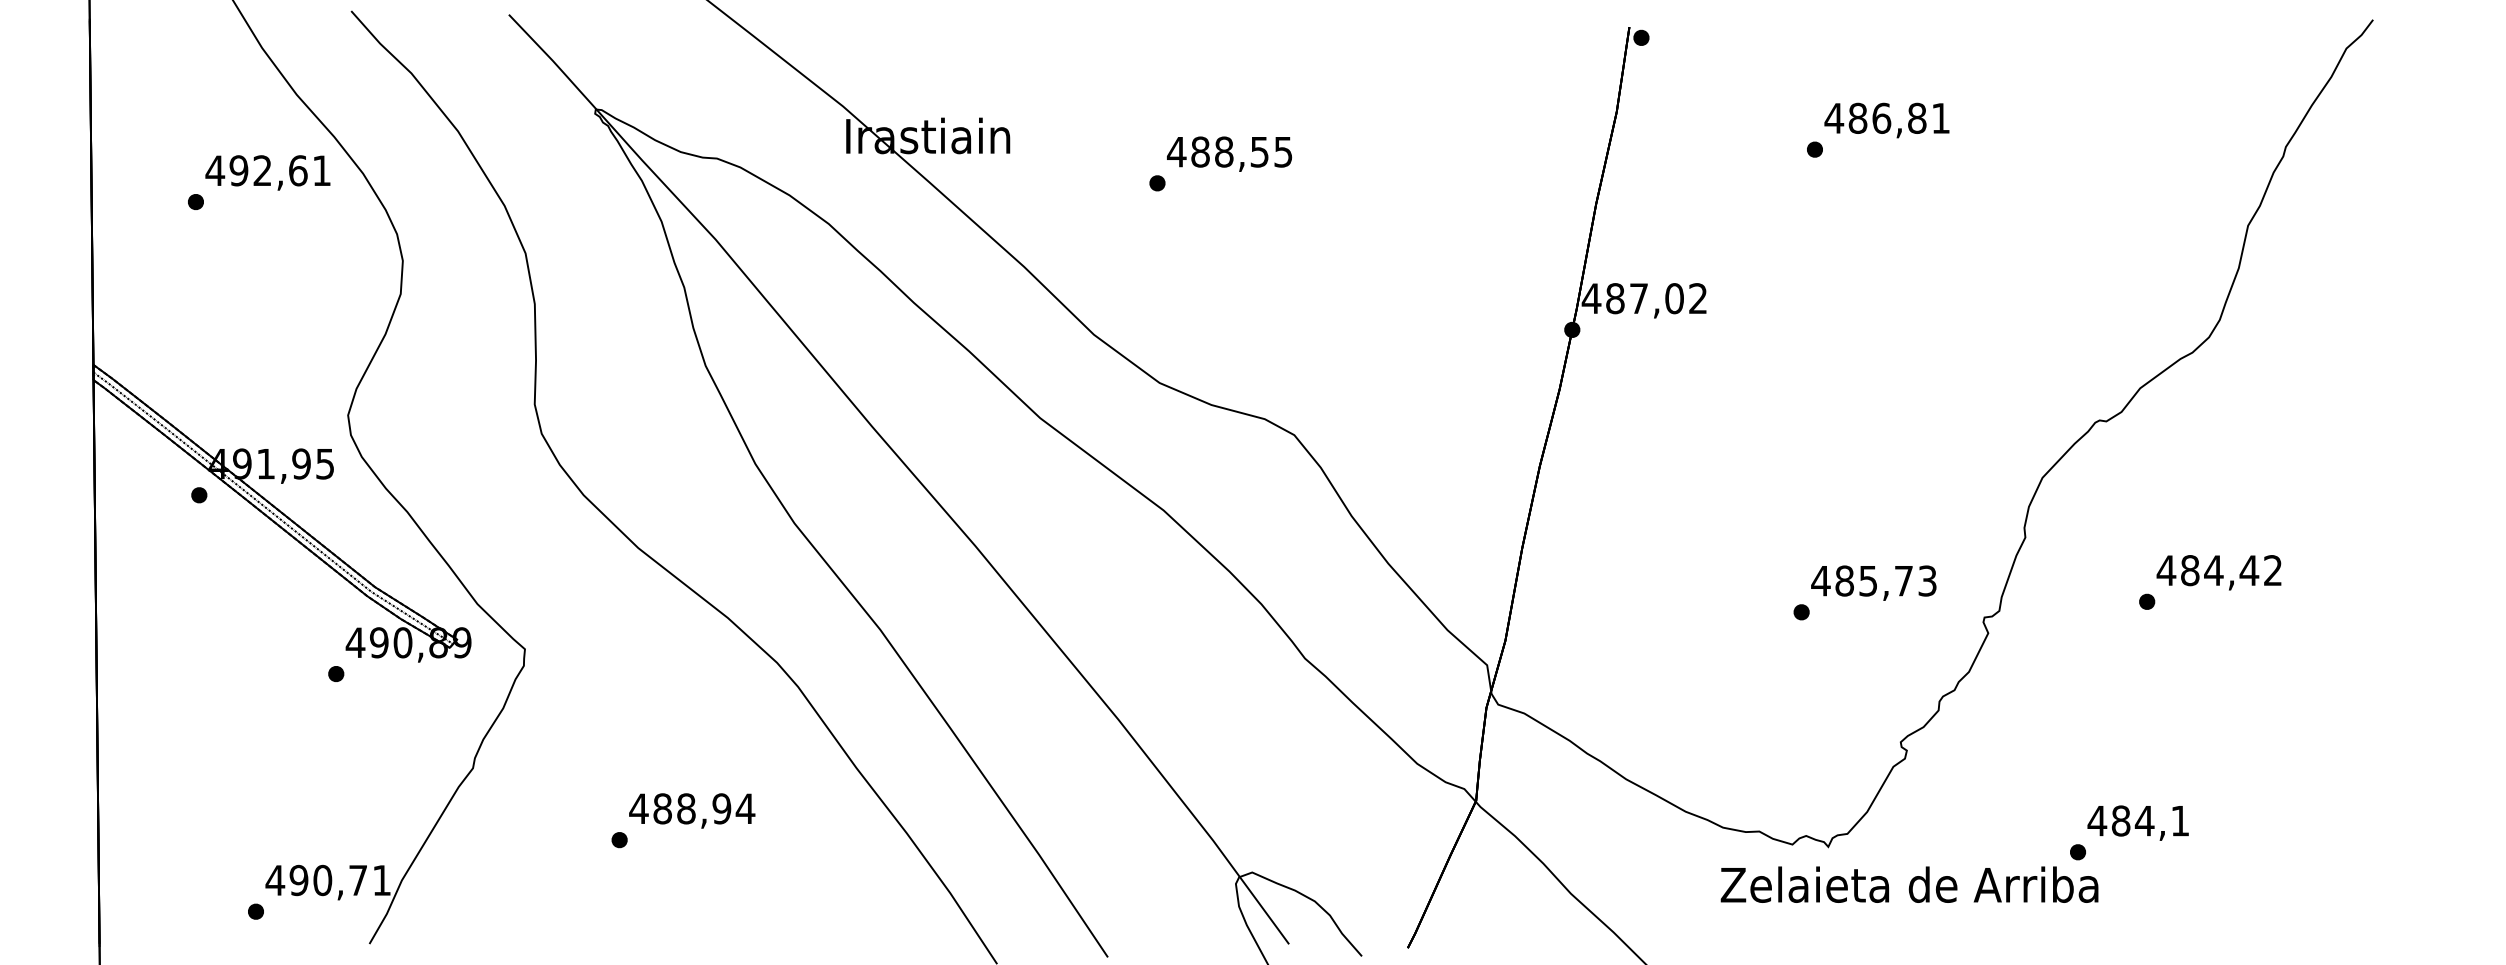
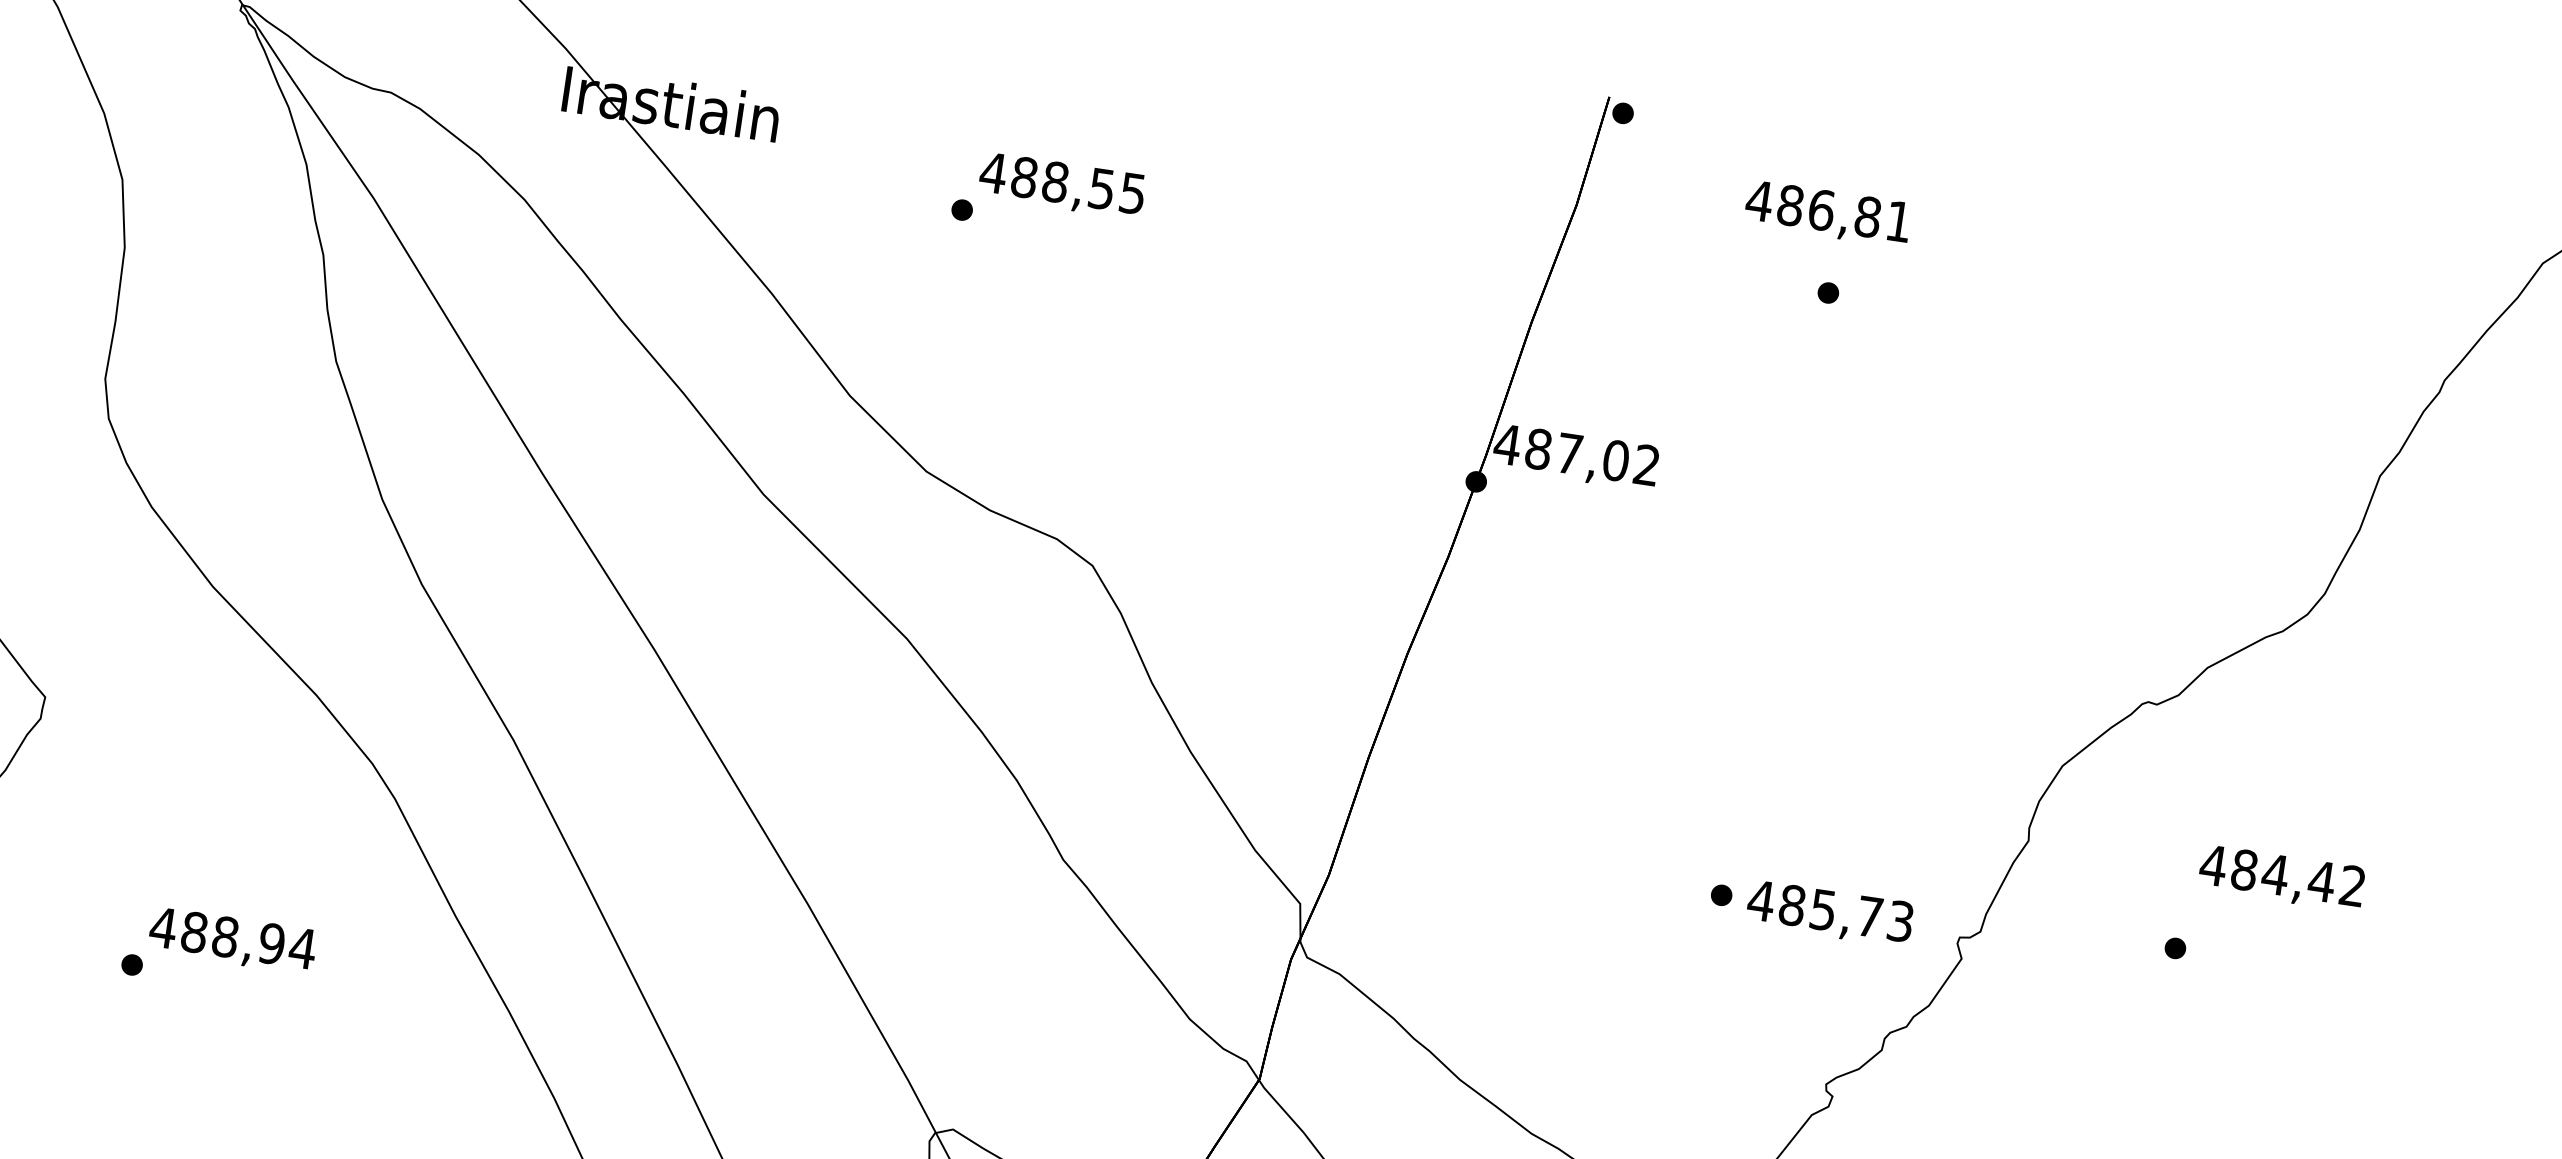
text: (1886, 120) -> (1827, 213), moved
text: (2218, 572) -> (2281, 878), moved
text: (1873, 582) -> (1829, 912), moved

